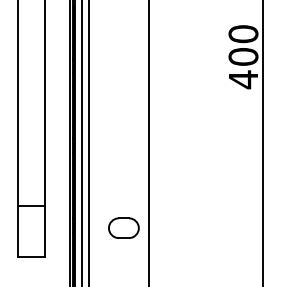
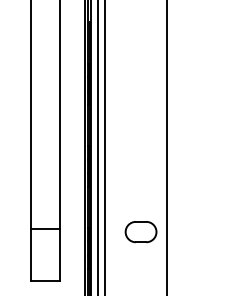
part: (123, 227) -> (140, 231), moved

